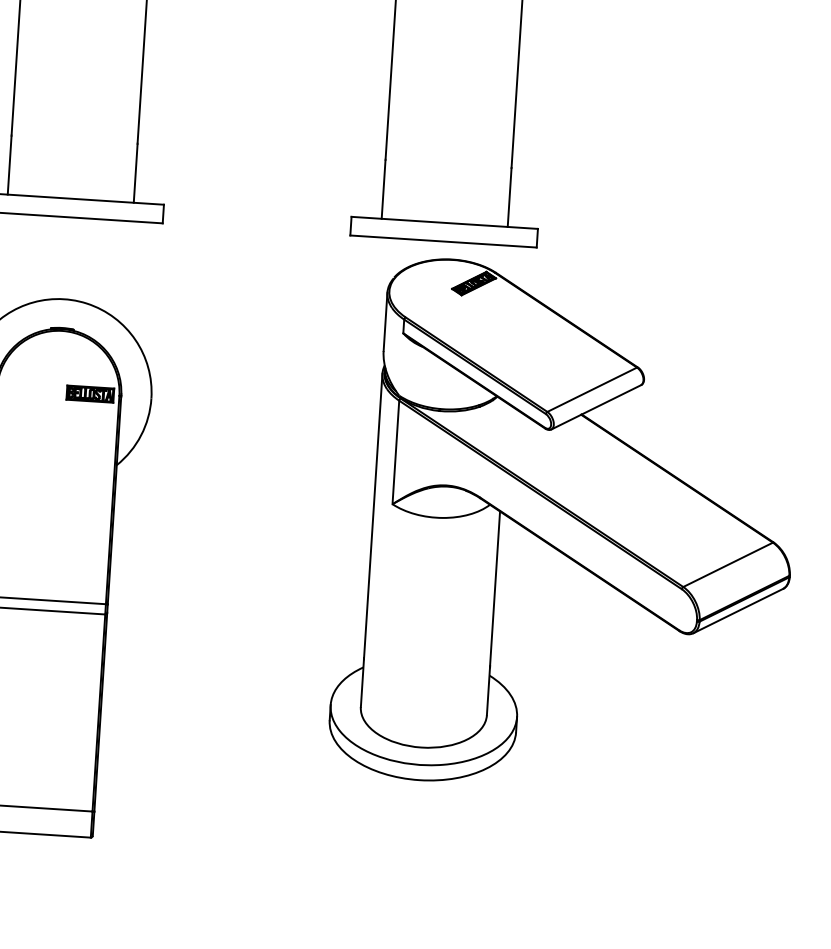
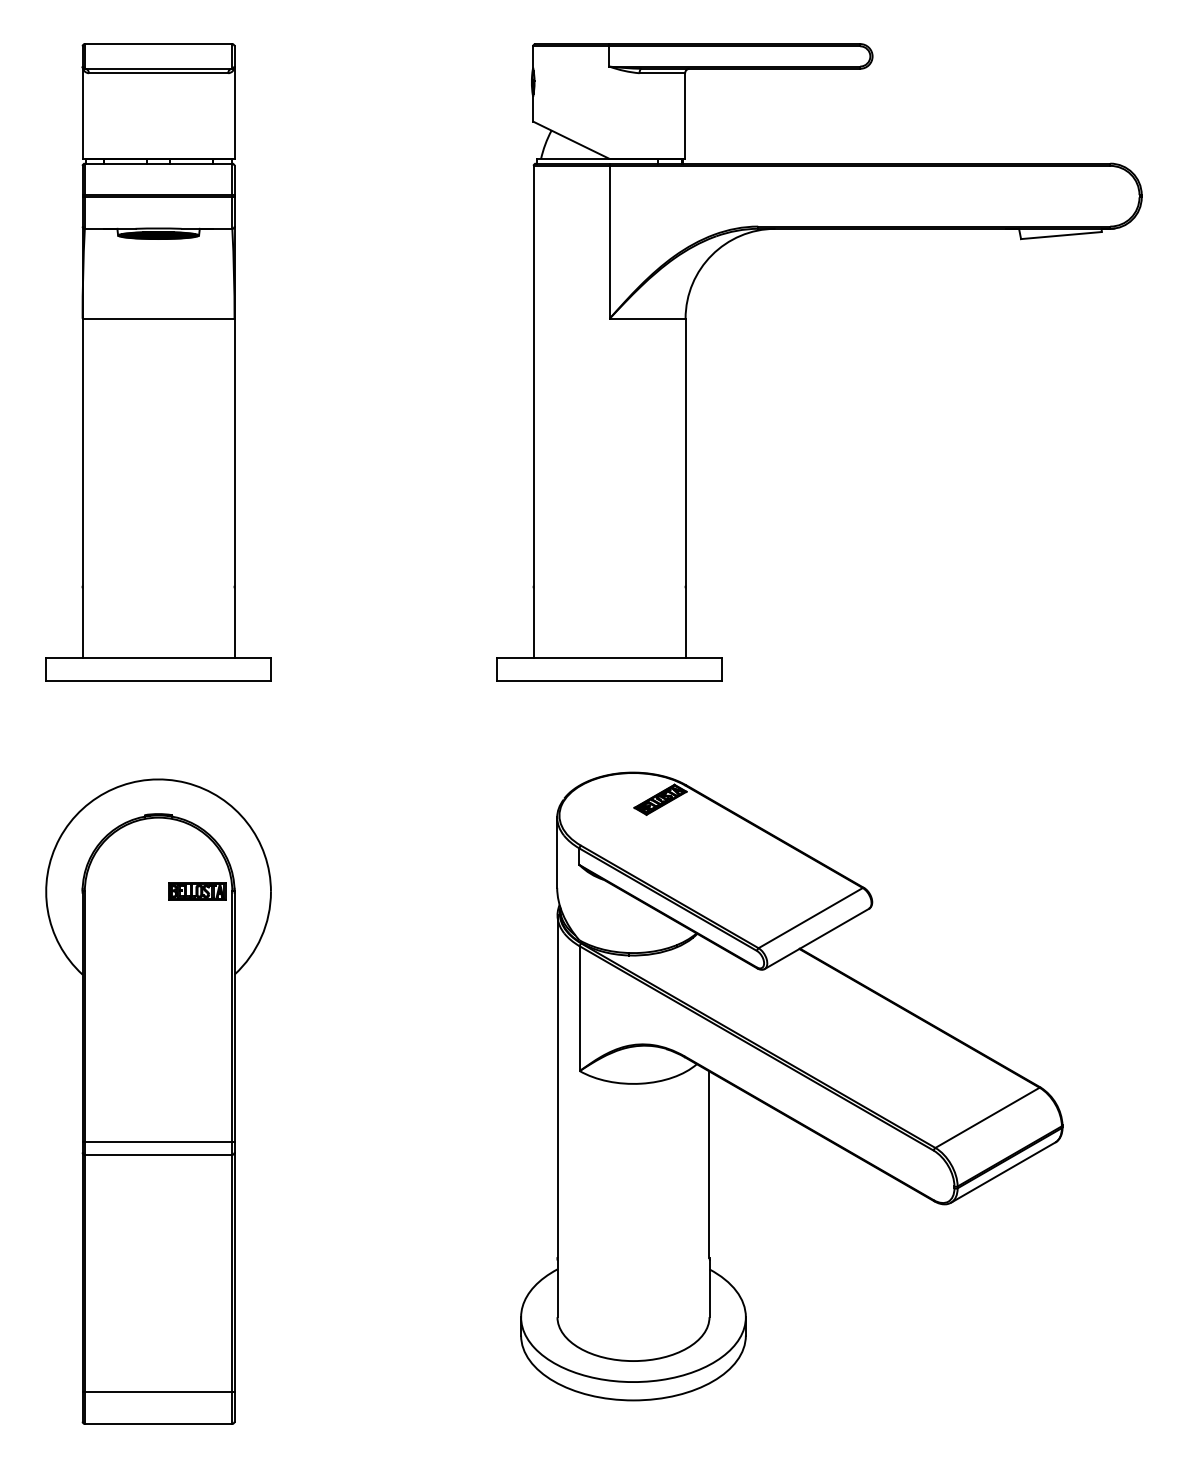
part: (567, 528) -> (791, 1086), moved

